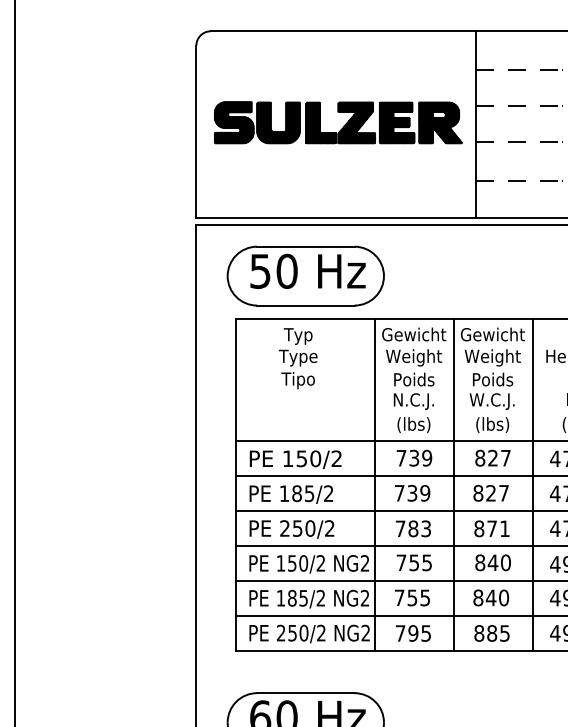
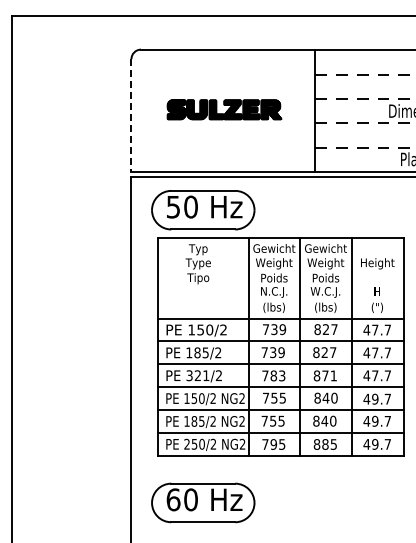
part: (338, 122) -> (224, 109), size x0.7
line: (196, 133) -> (131, 116), solid -> dashed
text: (297, 528) -> (197, 375), 250/2 -> 321/2

